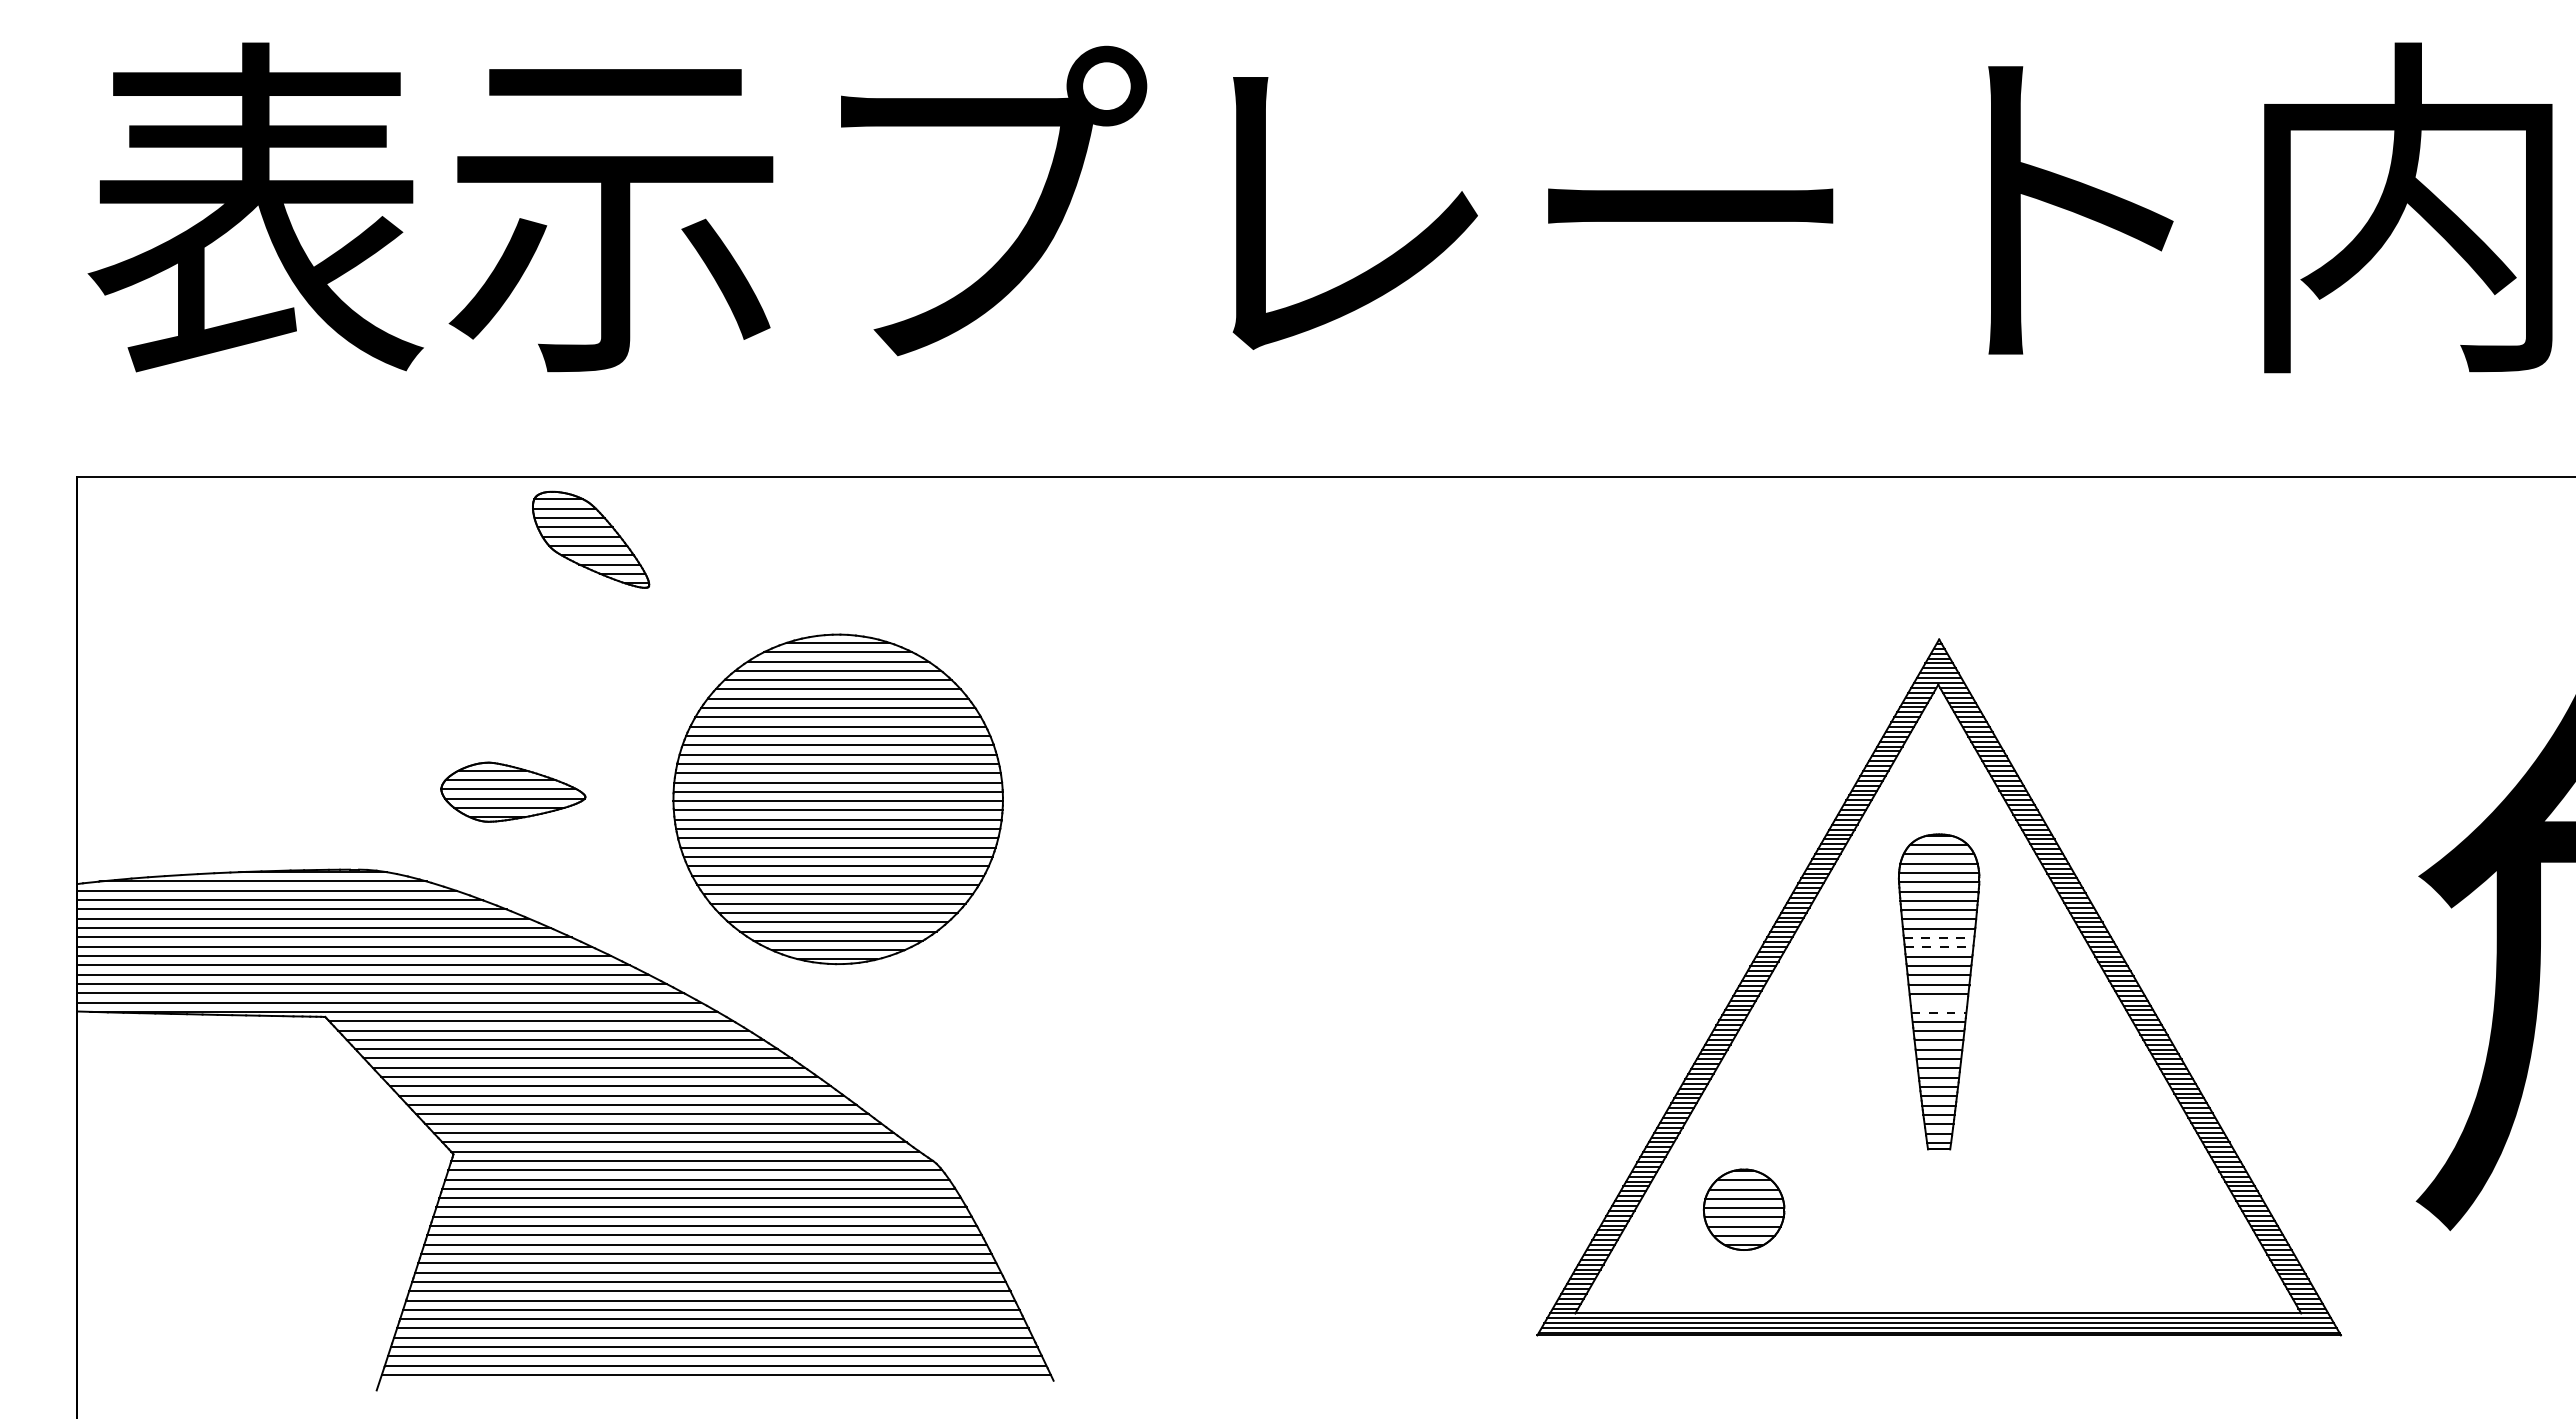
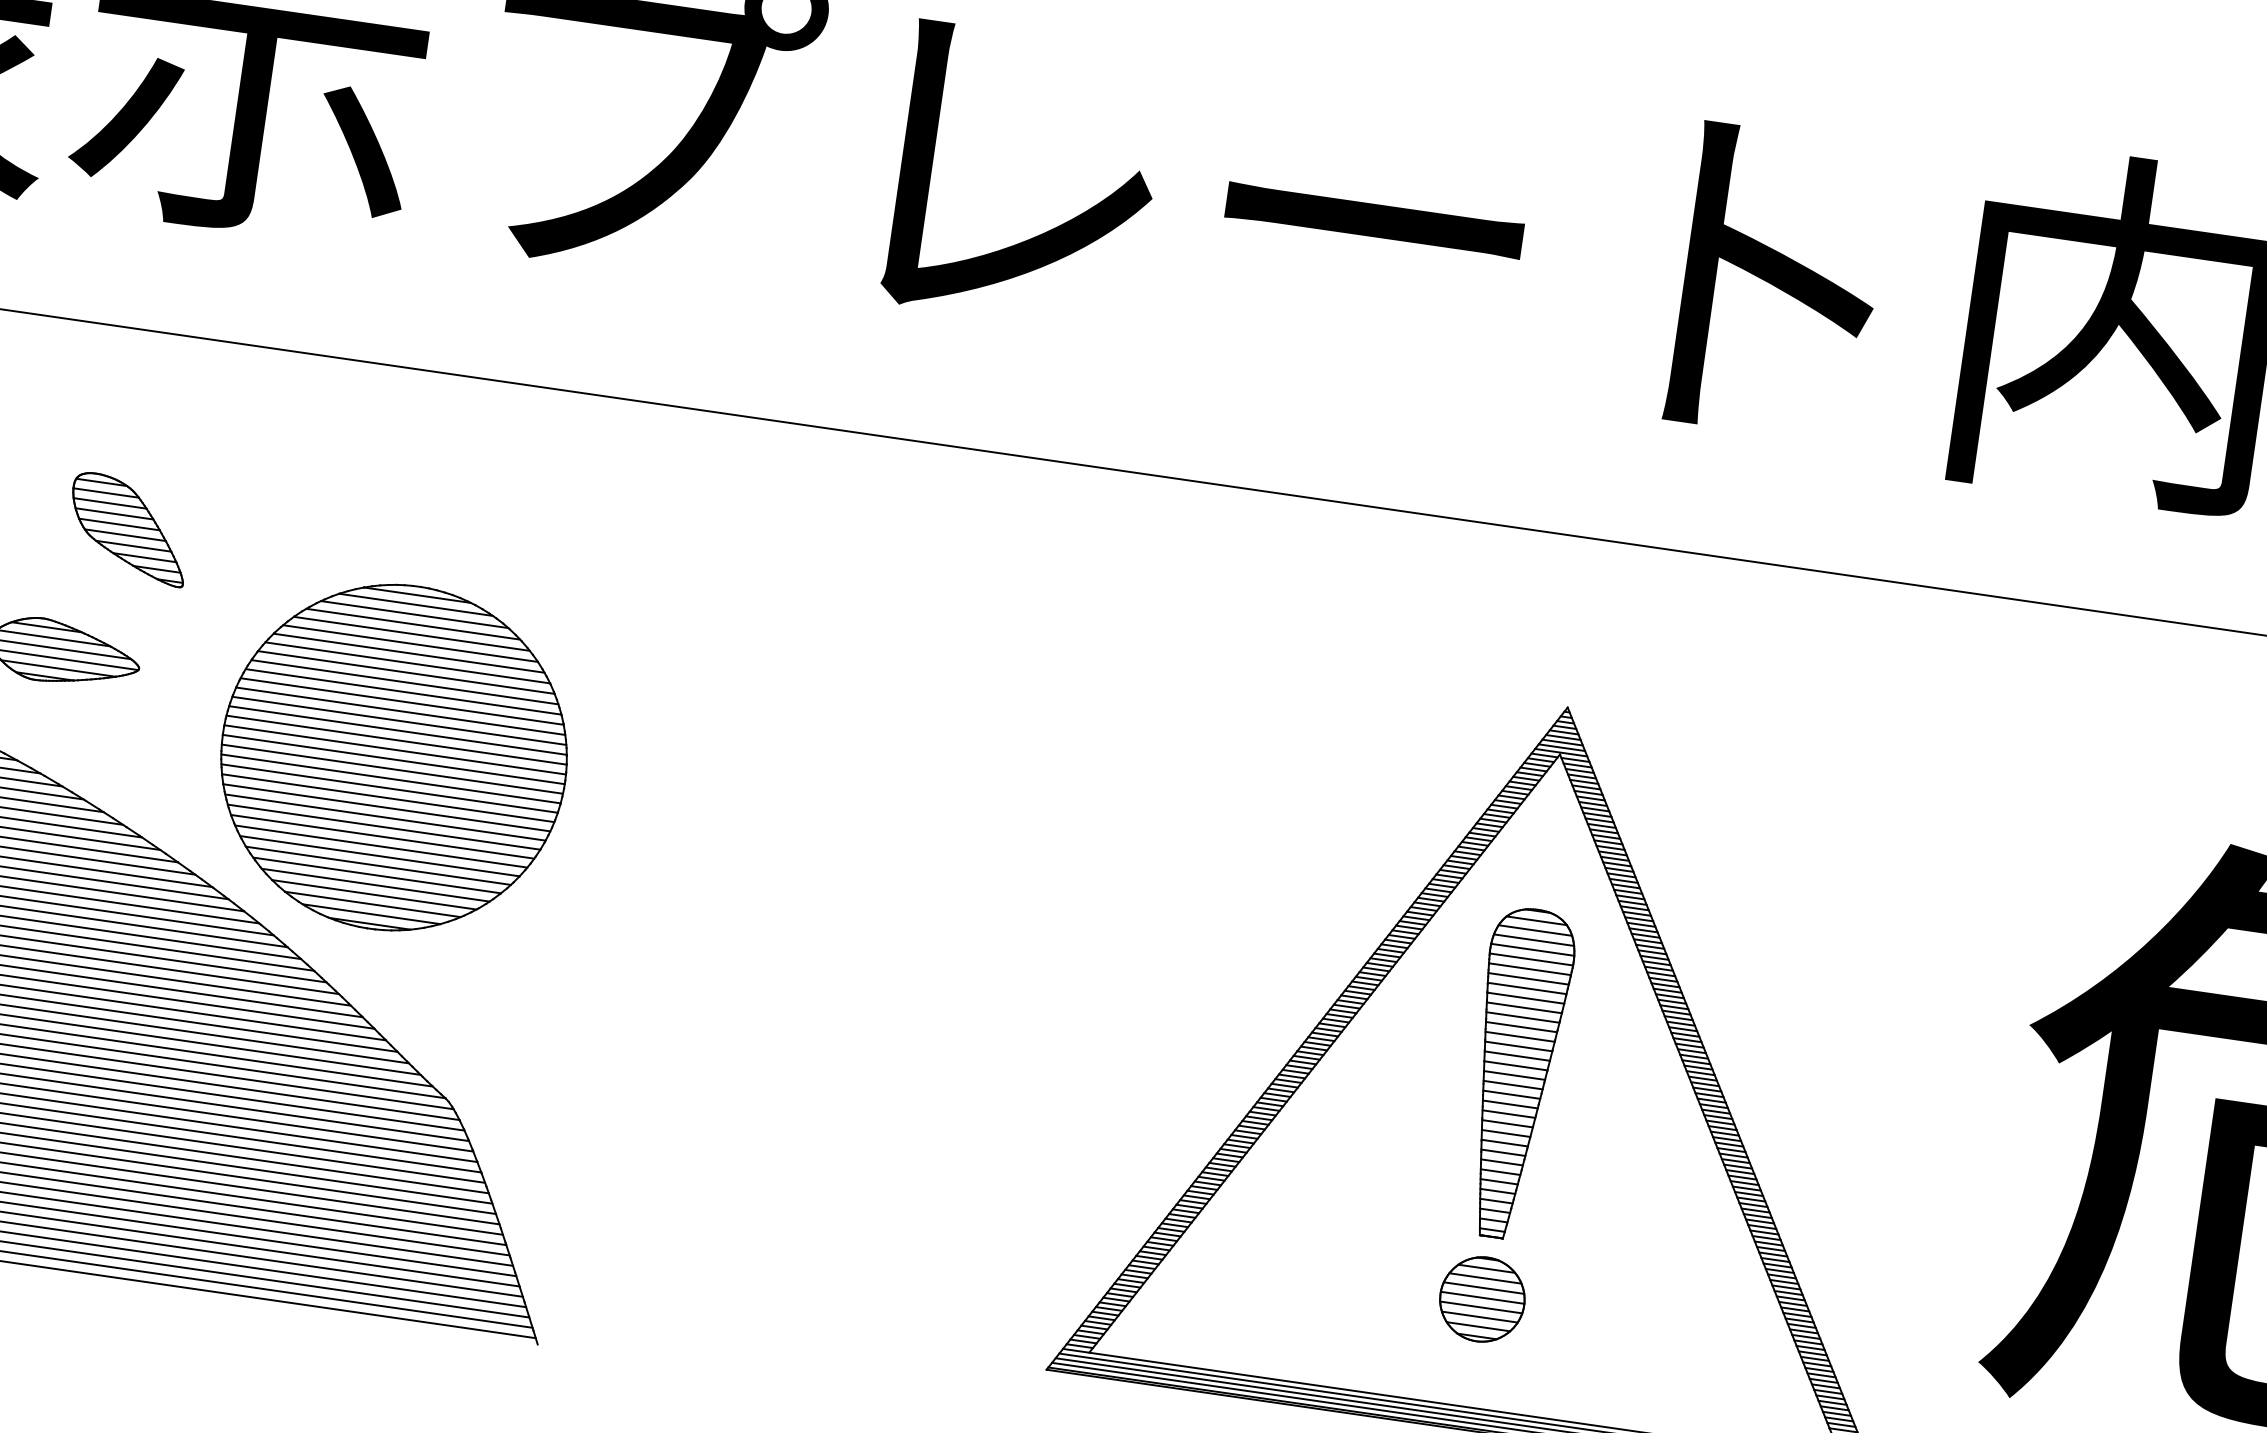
part: (591, 539) -> (129, 528), moved
part: (837, 799) -> (393, 757), moved
line: (1939, 938) -> (1523, 1017), dashed -> solid
line: (1939, 947) -> (1521, 1027), dashed -> solid
line: (1938, 1003) -> (1512, 1085), added
line: (1939, 1012) -> (1512, 1094), dashed -> solid
part: (1743, 1209) -> (1481, 1299), moved

